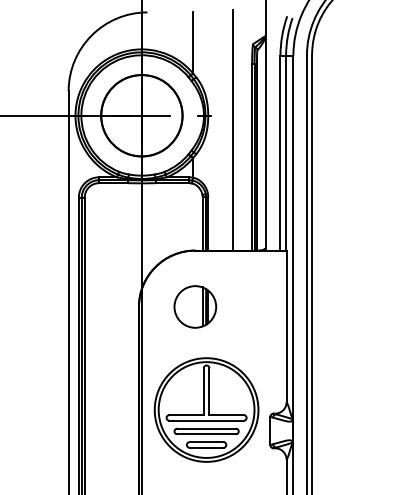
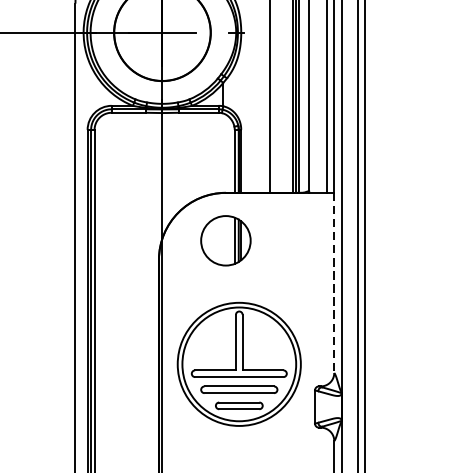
part: (195, 306) -> (226, 240), moved
line: (286, 326) -> (334, 282), solid -> dashed
part: (206, 409) -> (239, 363), moved

